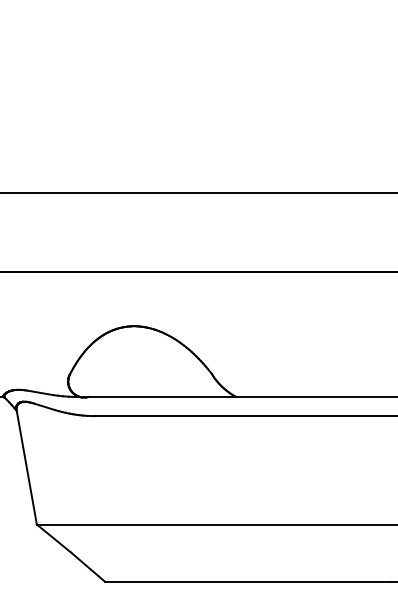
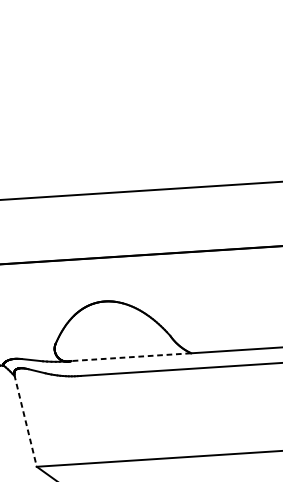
line: (161, 396) -> (130, 356), solid -> dashed
line: (26, 467) -> (25, 421), solid -> dashed

